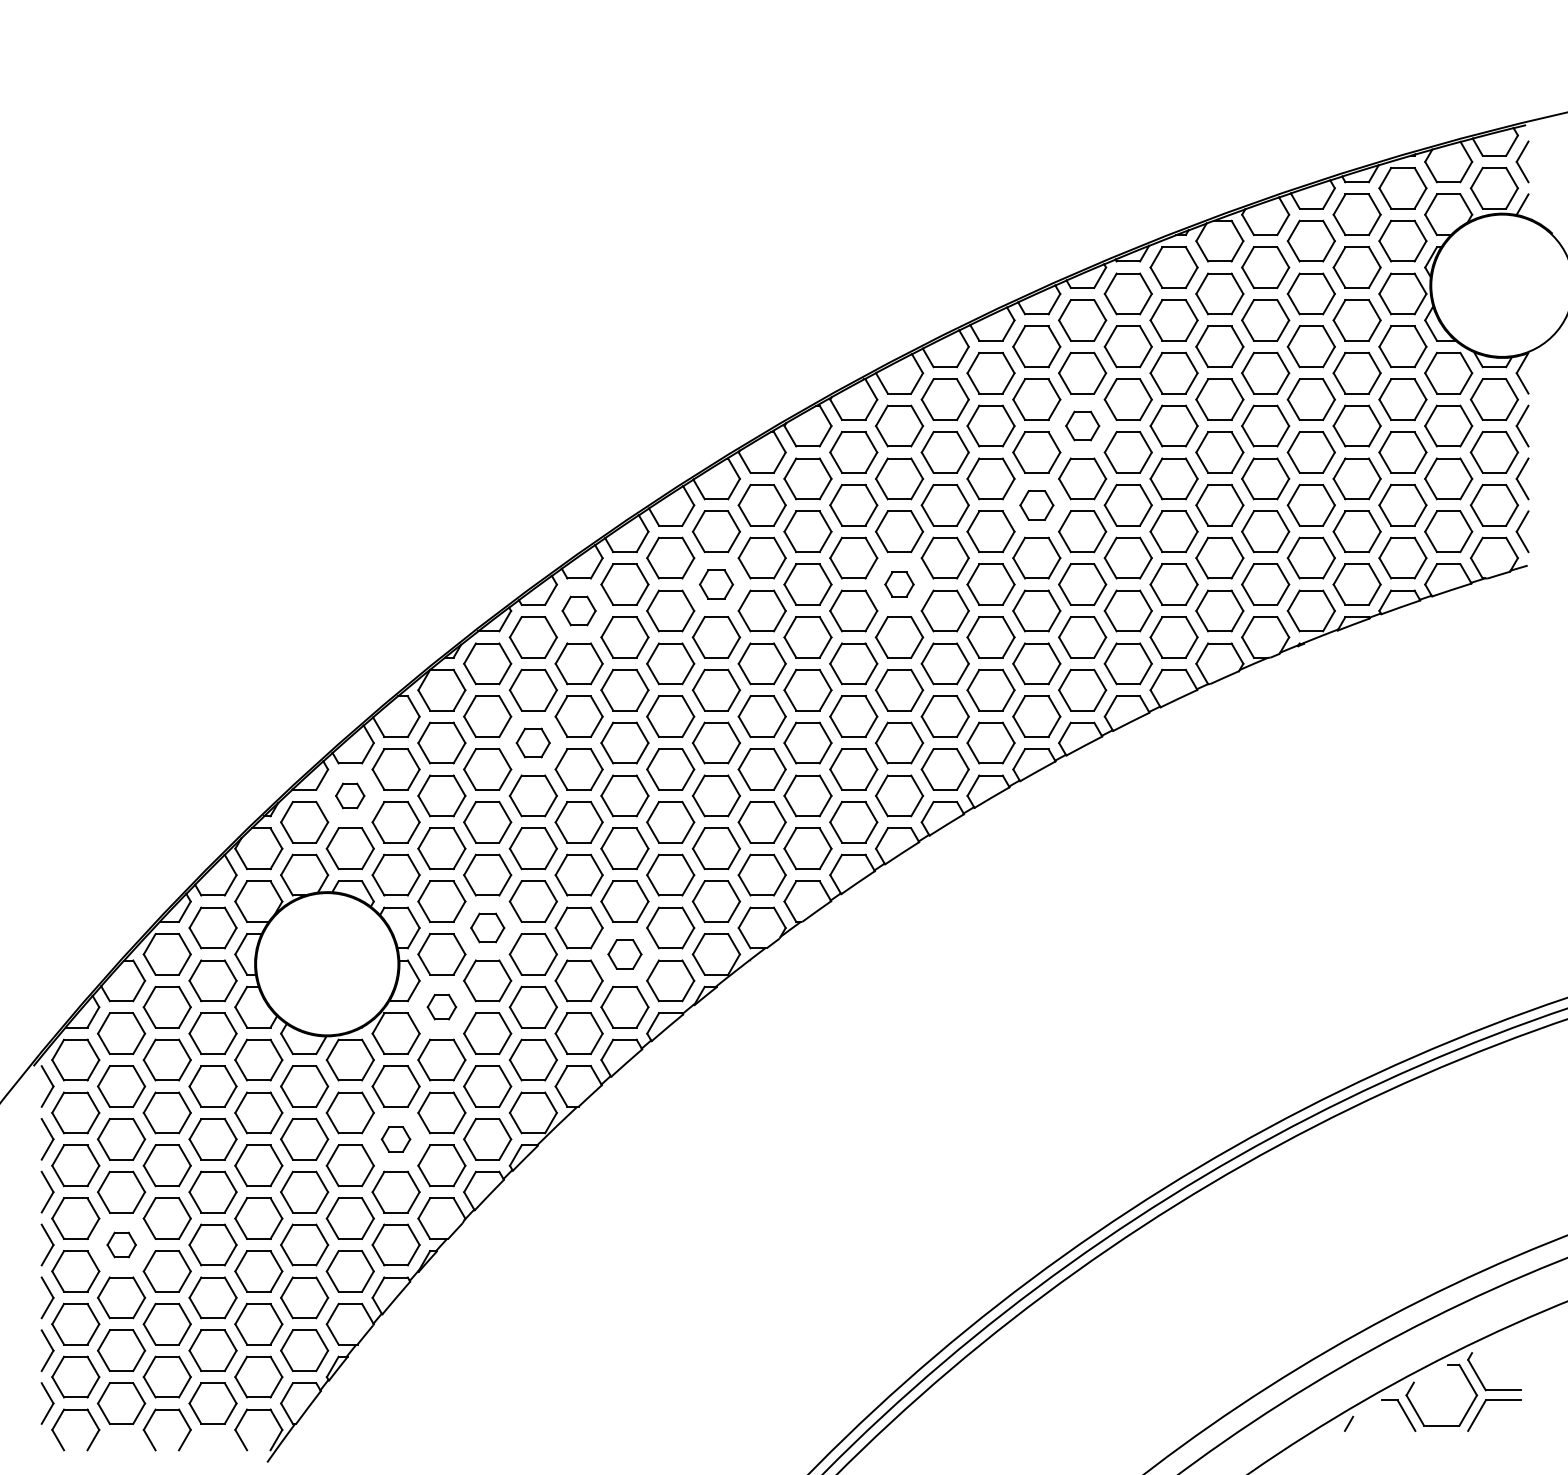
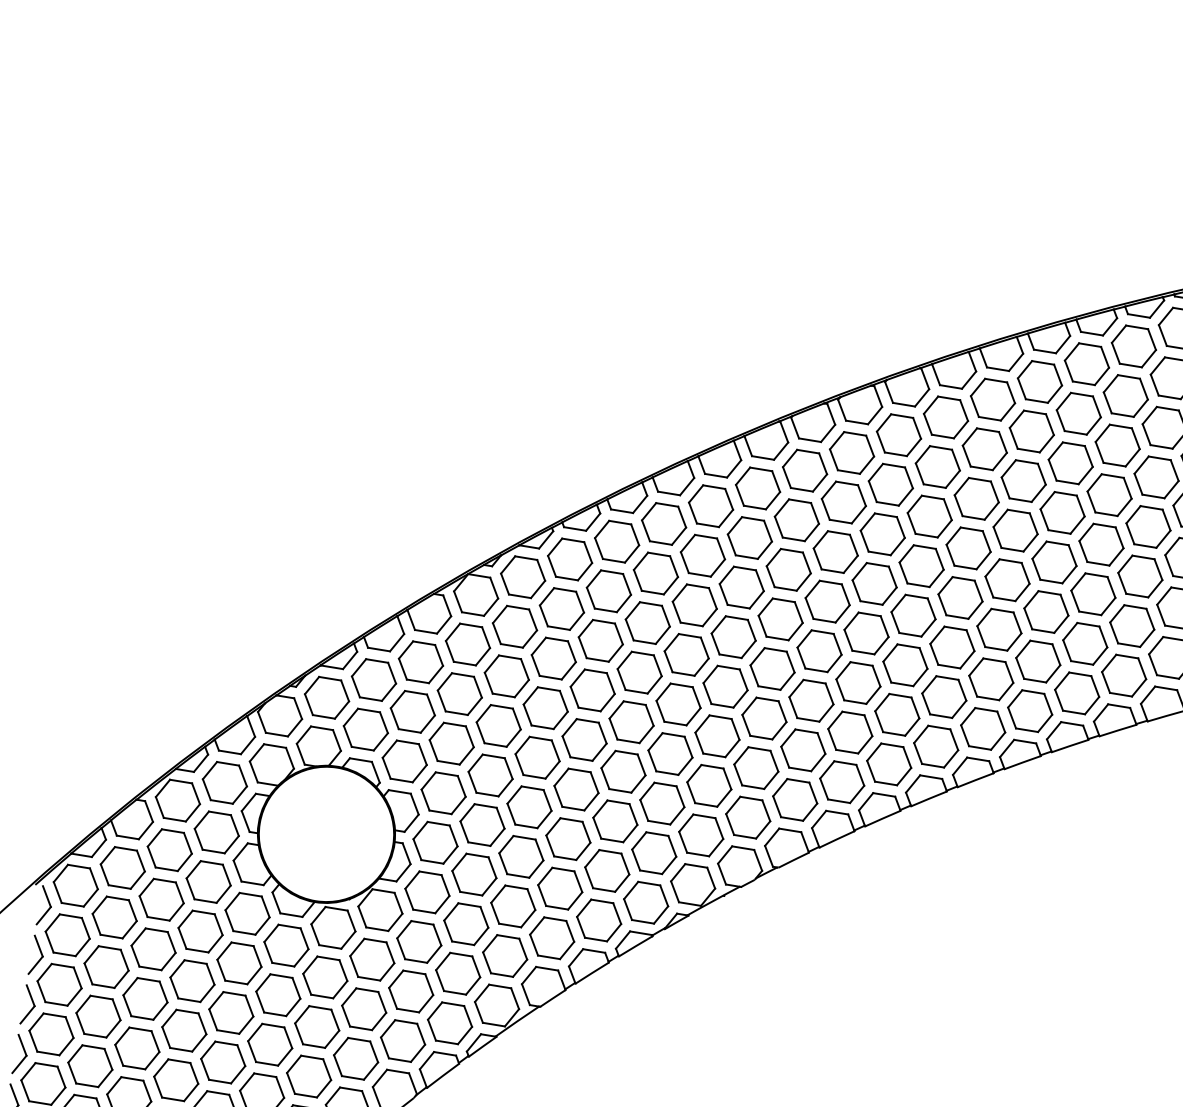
part: (1082, 425) -> (1117, 445), size x1.43
part: (1036, 505) -> (1062, 513), size x1.43
part: (716, 584) -> (749, 537), size x1.43
part: (899, 584) -> (921, 566), size x1.67
part: (578, 610) -> (616, 541), size x1.43
part: (532, 742) -> (553, 657), size x1.43
part: (349, 795) -> (373, 679), size x1.67
part: (487, 927) -> (482, 824), size x1.43
part: (624, 954) -> (606, 870), size x1.43
part: (441, 1006) -> (427, 891), size x1.67
part: (395, 1139) -> (363, 1009), size x1.67
part: (121, 1244) -> (90, 1065), size x1.67

